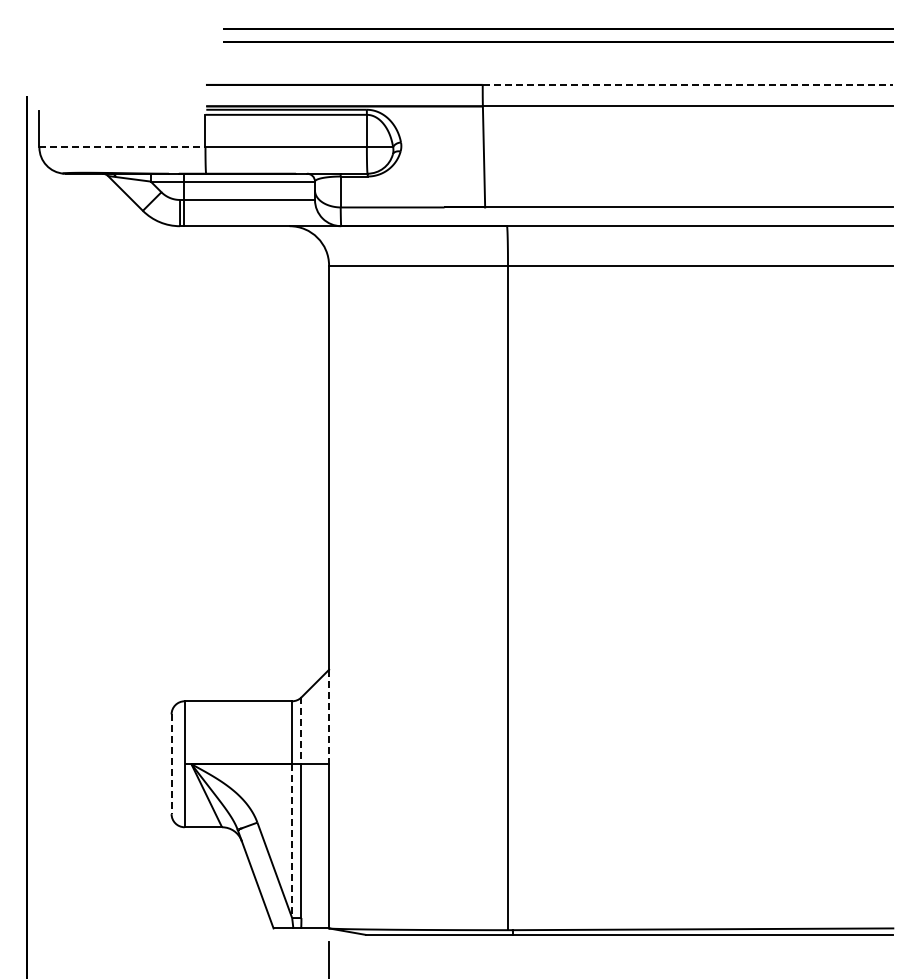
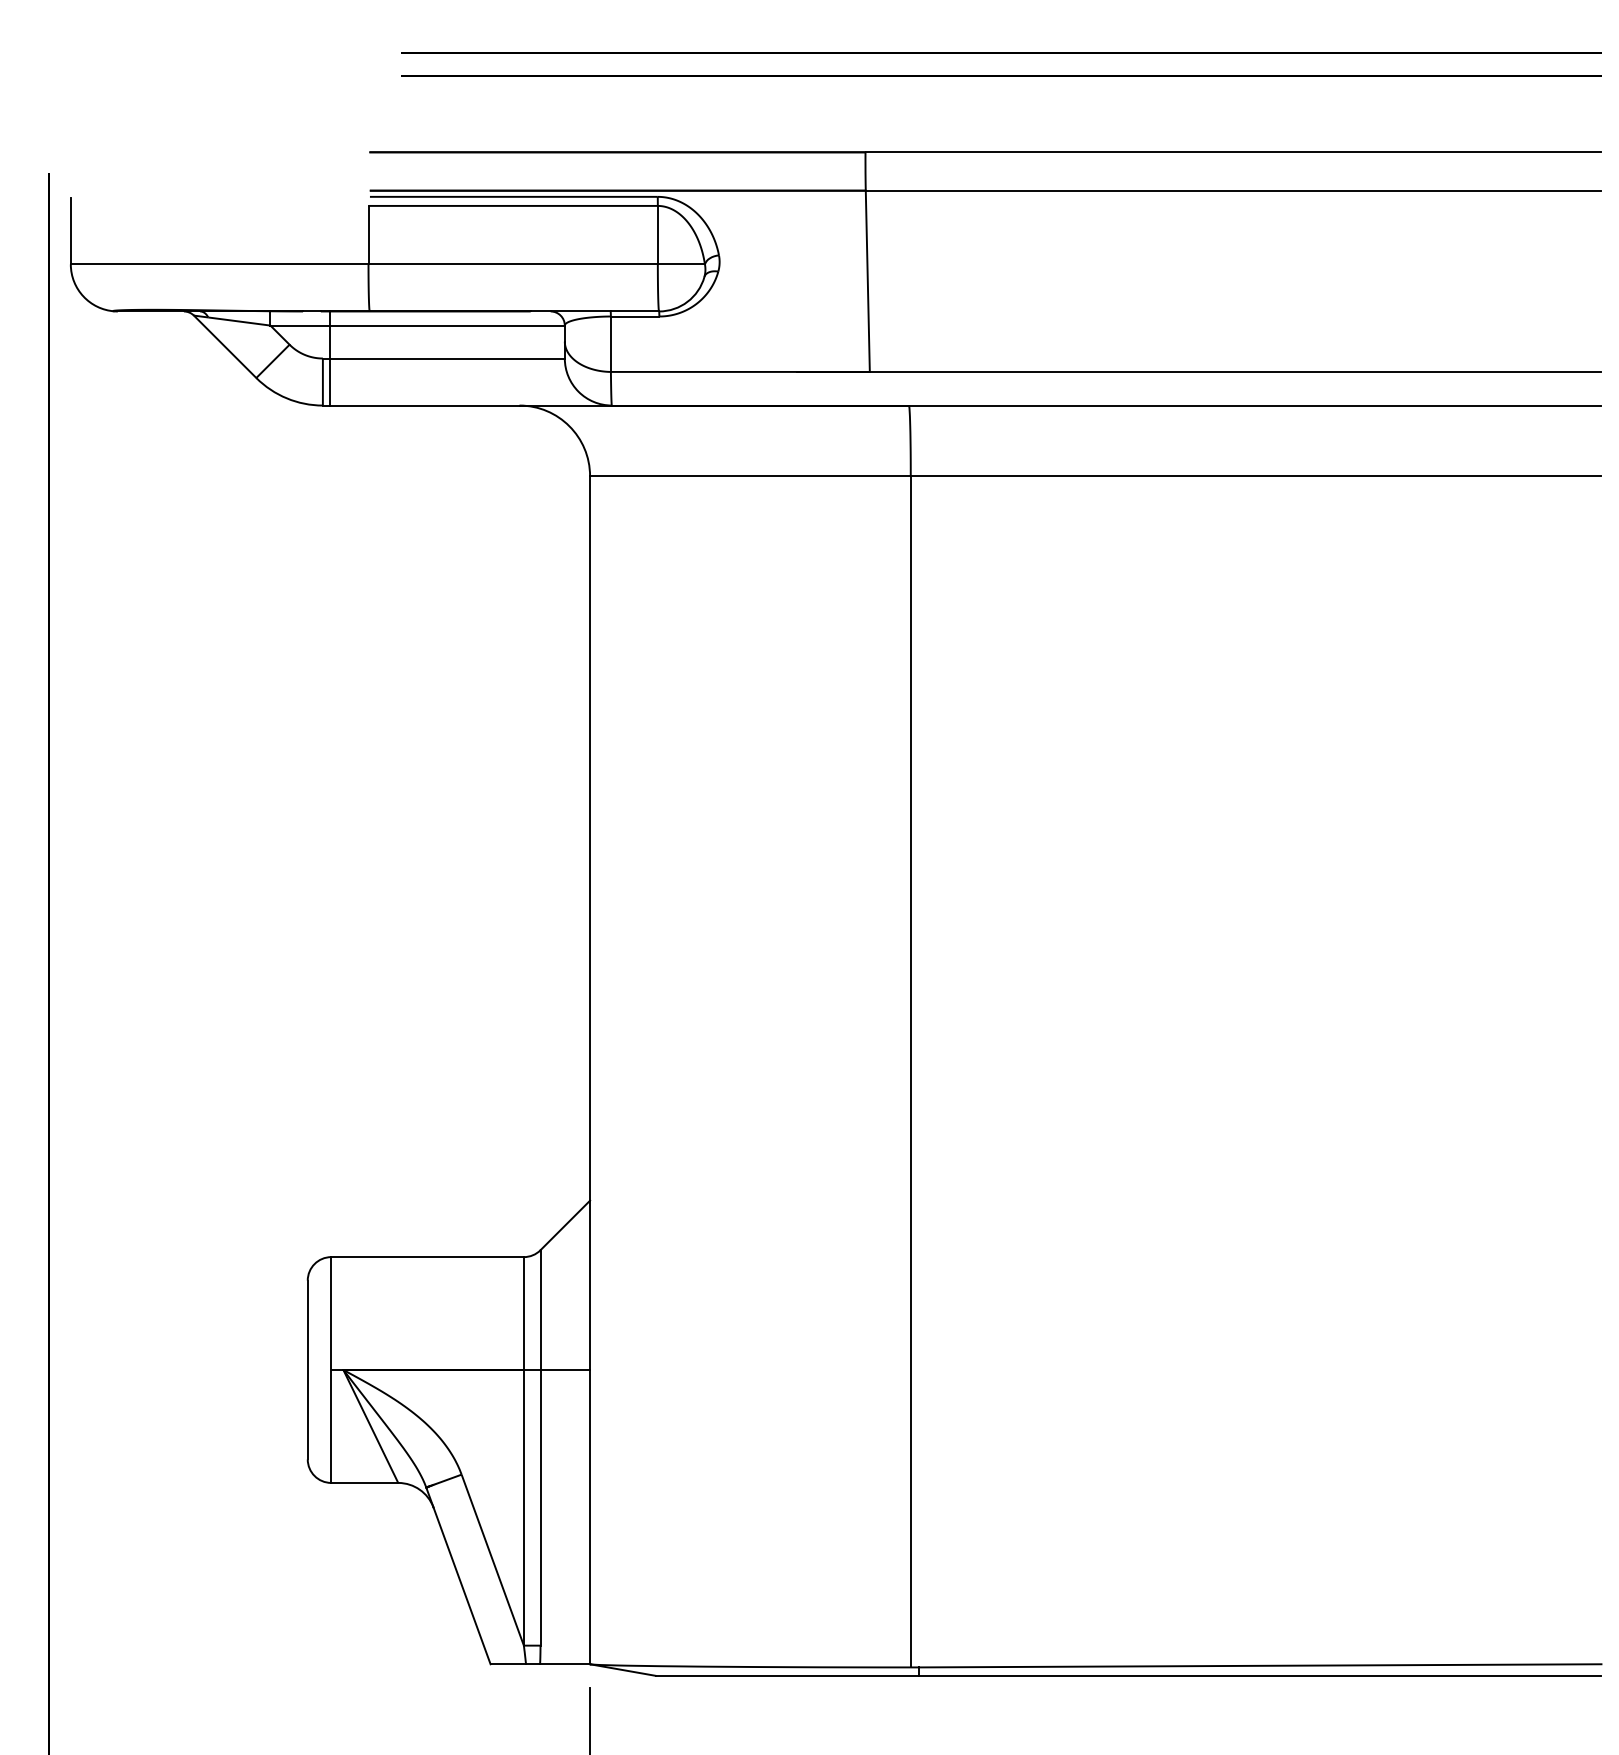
line: (688, 84) -> (1234, 151), dashed -> solid
line: (122, 147) -> (219, 264), dashed -> solid
line: (329, 717) -> (590, 1286), dashed -> solid
line: (301, 731) -> (540, 1311), dashed -> solid
line: (171, 764) -> (307, 1370), dashed -> solid
line: (292, 841) -> (524, 1508), dashed -> solid

